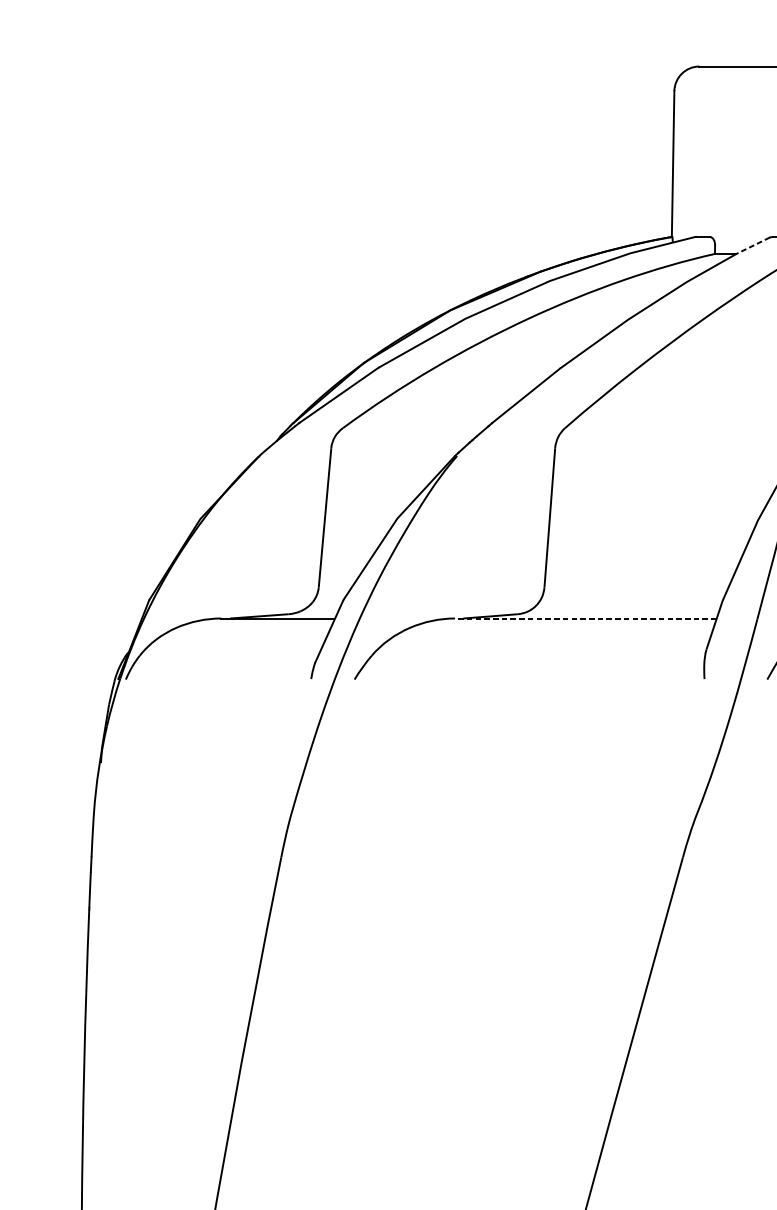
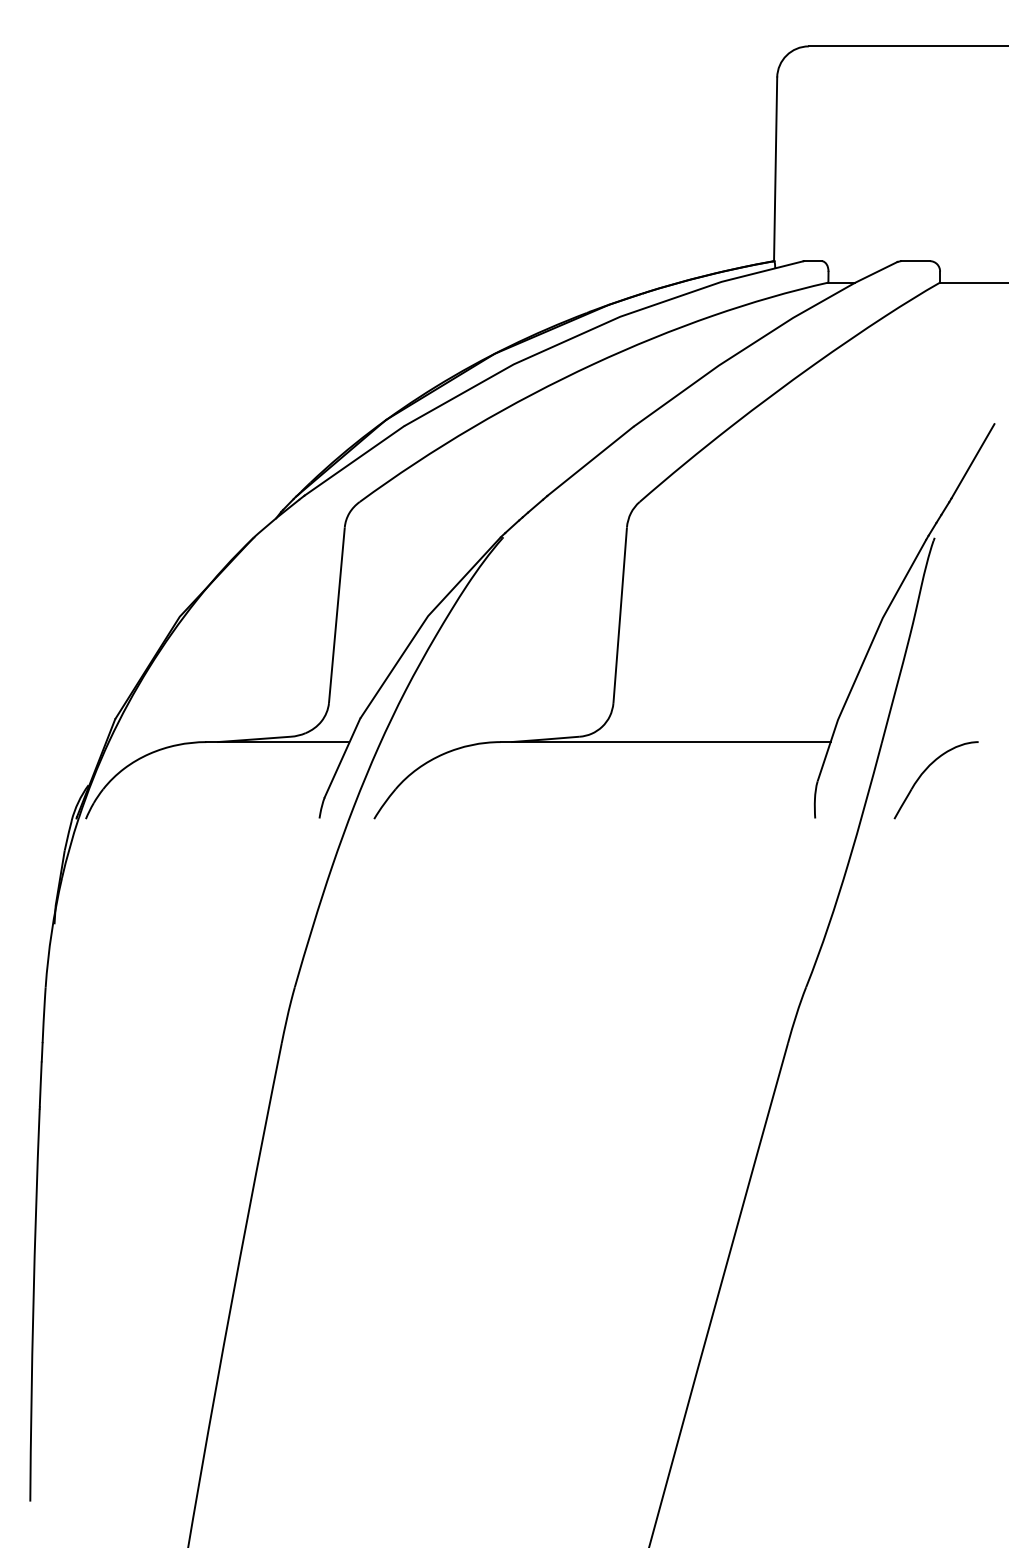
line: (753, 245) -> (876, 272), dashed -> solid
line: (585, 618) -> (665, 742), dashed -> solid

